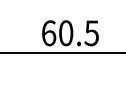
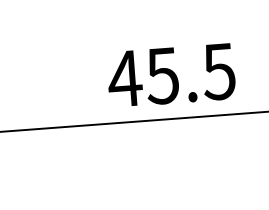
text: (57, 33) -> (143, 77), 60.5 -> 45.5

